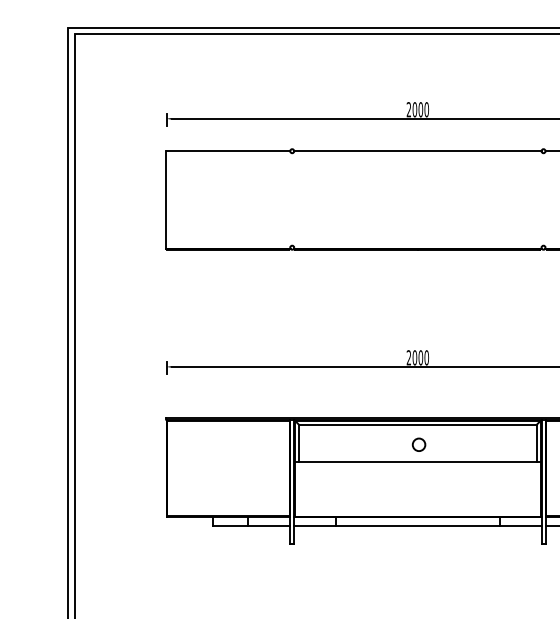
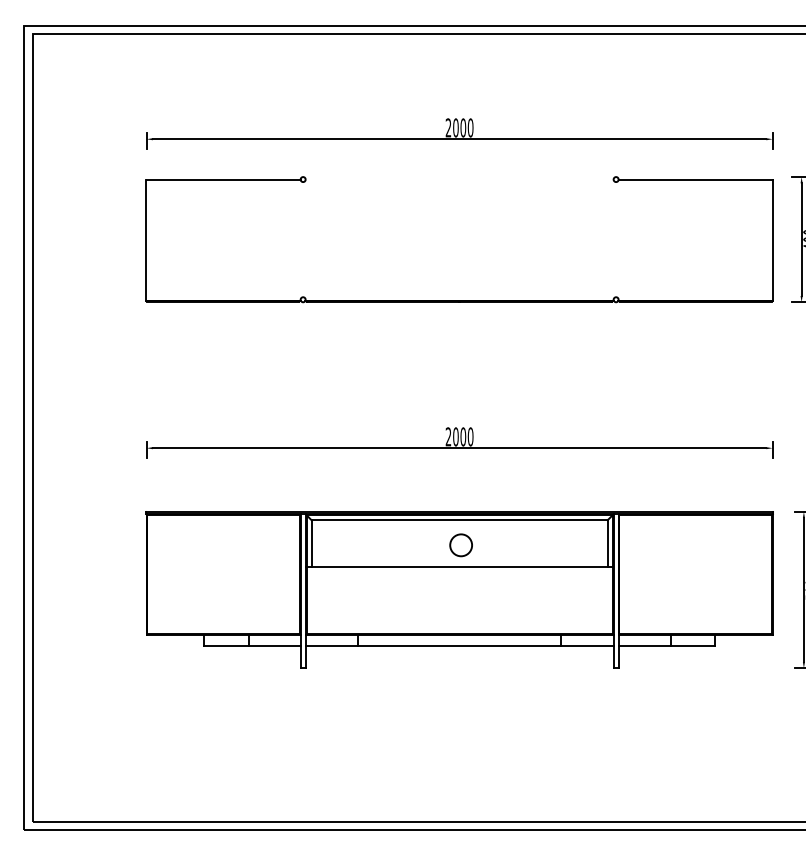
line: (417, 151) -> (459, 179), removed
circle: (418, 444) -> (460, 544), size x1.4

